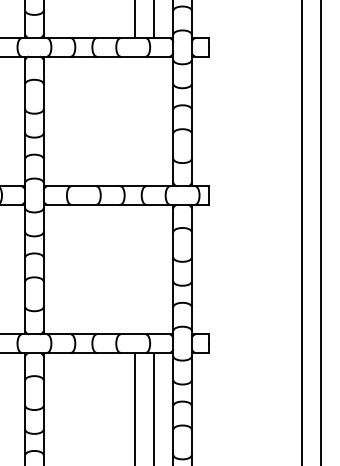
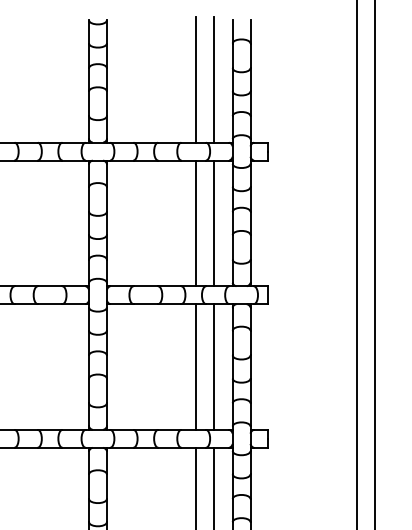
line: (135, 121) -> (195, 223), added
line: (153, 121) -> (213, 223), added
line: (135, 269) -> (195, 366), added
line: (153, 269) -> (213, 366), added

